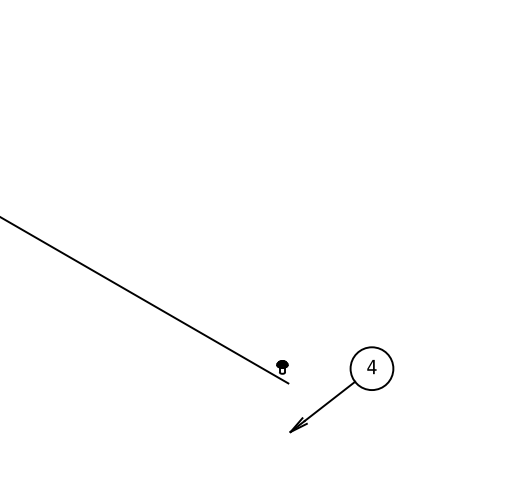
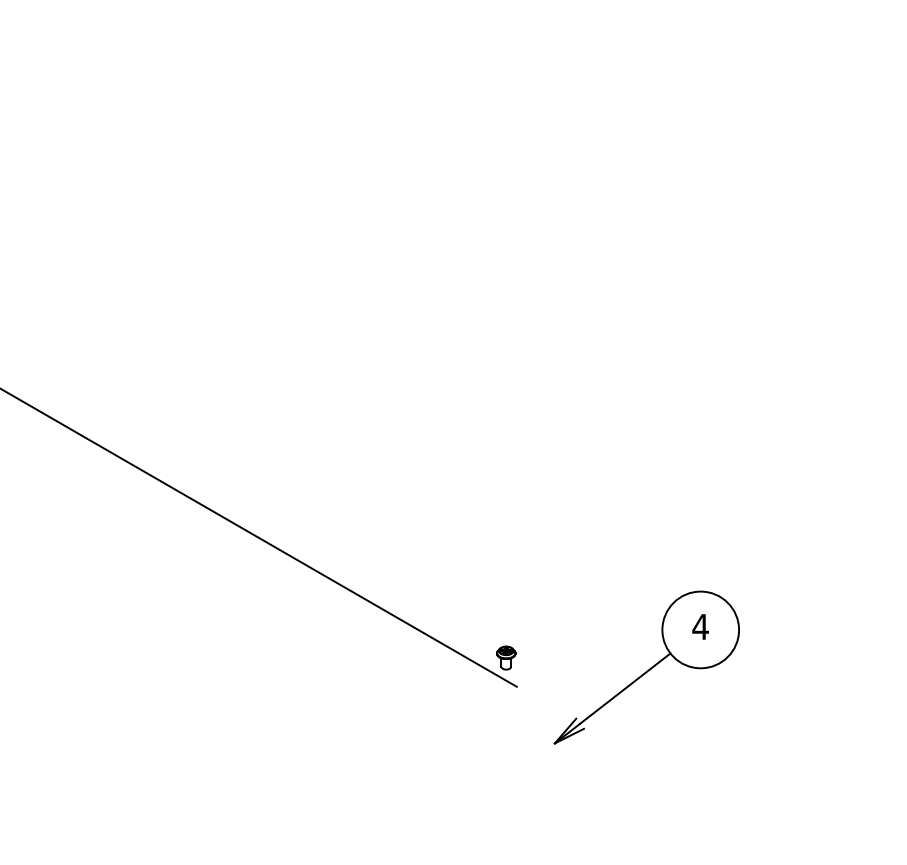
part: (341, 389) -> (646, 667), moved

